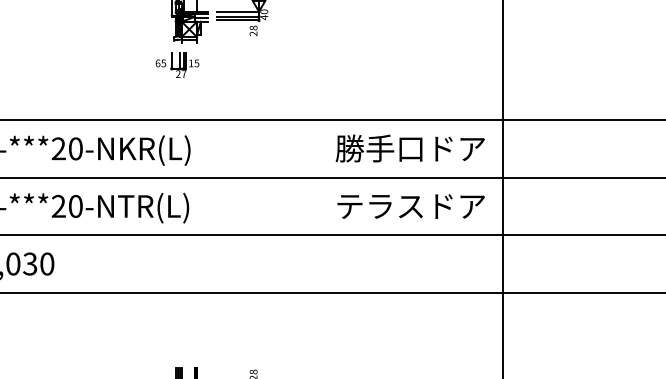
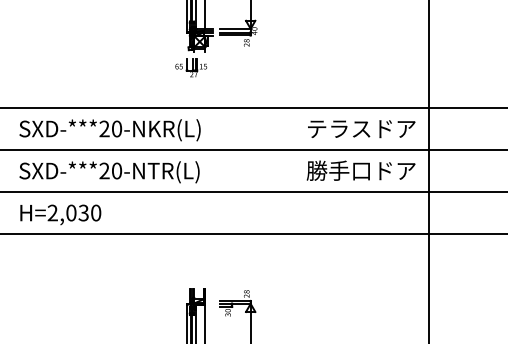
text: (379, 148) -> (338, 128), 勝手口ドア -> テラスドア
text: (379, 205) -> (338, 170), テラスドア -> 勝手口ドア

